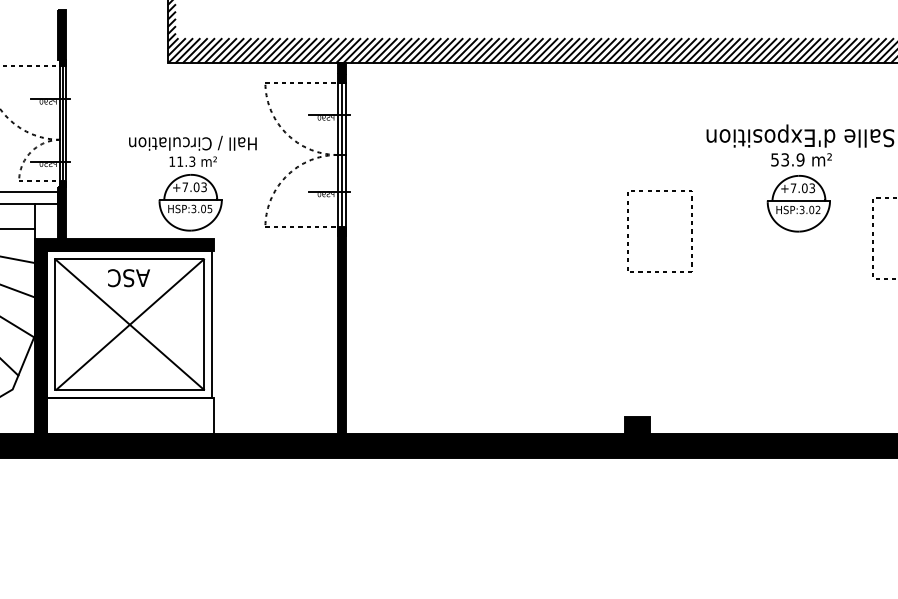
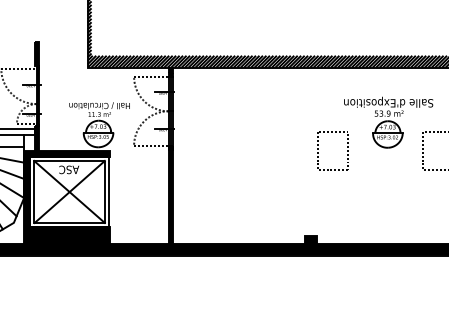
part: (629, 228) -> (318, 149), moved
fill: (129, 413) -> (69, 234), added

